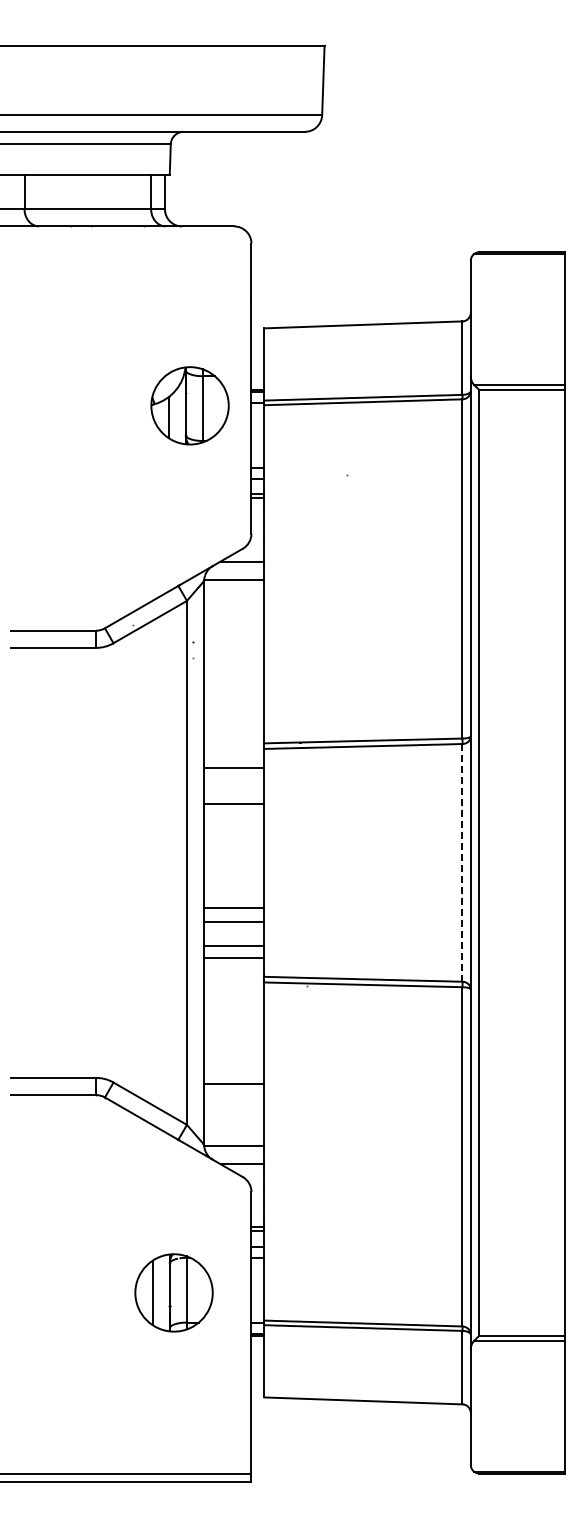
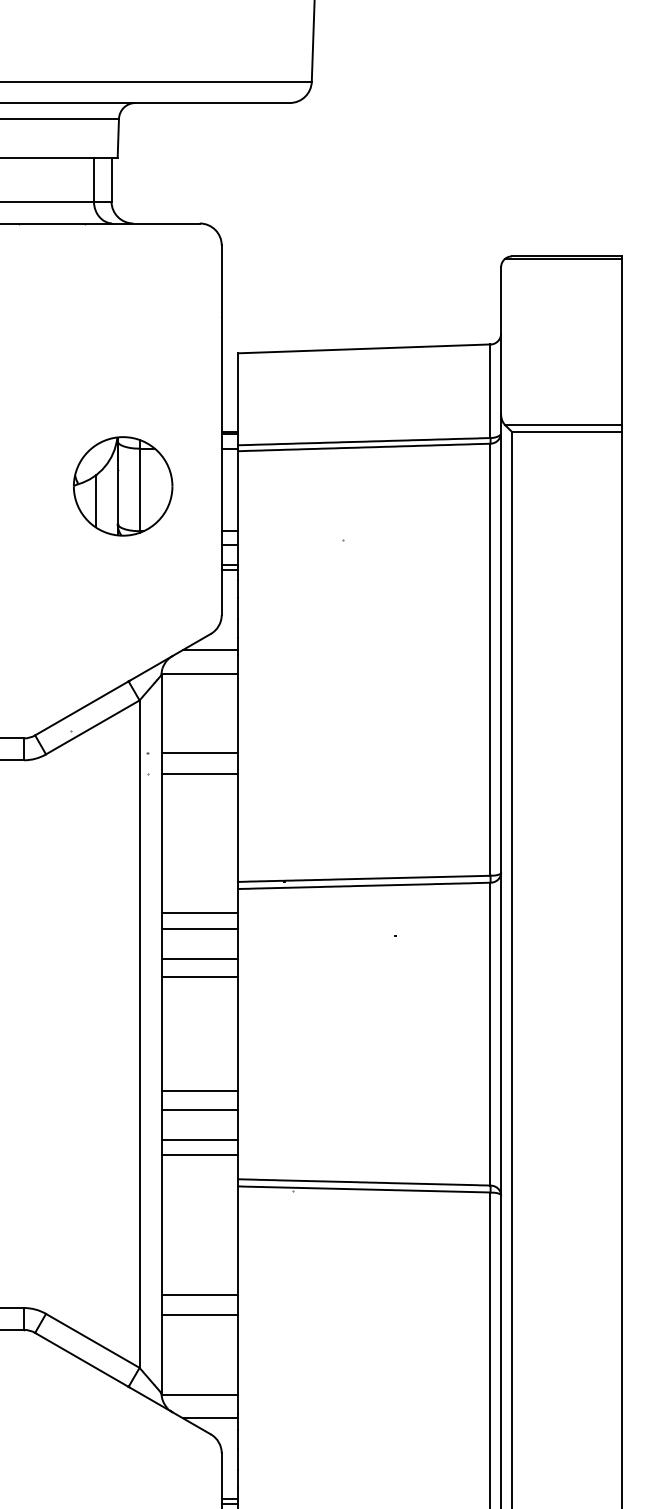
part: (189, 405) -> (122, 485), moved
line: (234, 642) -> (200, 753), added
line: (234, 658) -> (200, 773), added
line: (234, 780) -> (200, 929), added
line: (234, 818) -> (200, 977), added
line: (462, 862) -> (490, 1033), dashed -> solid
line: (234, 1067) -> (200, 1294), added

